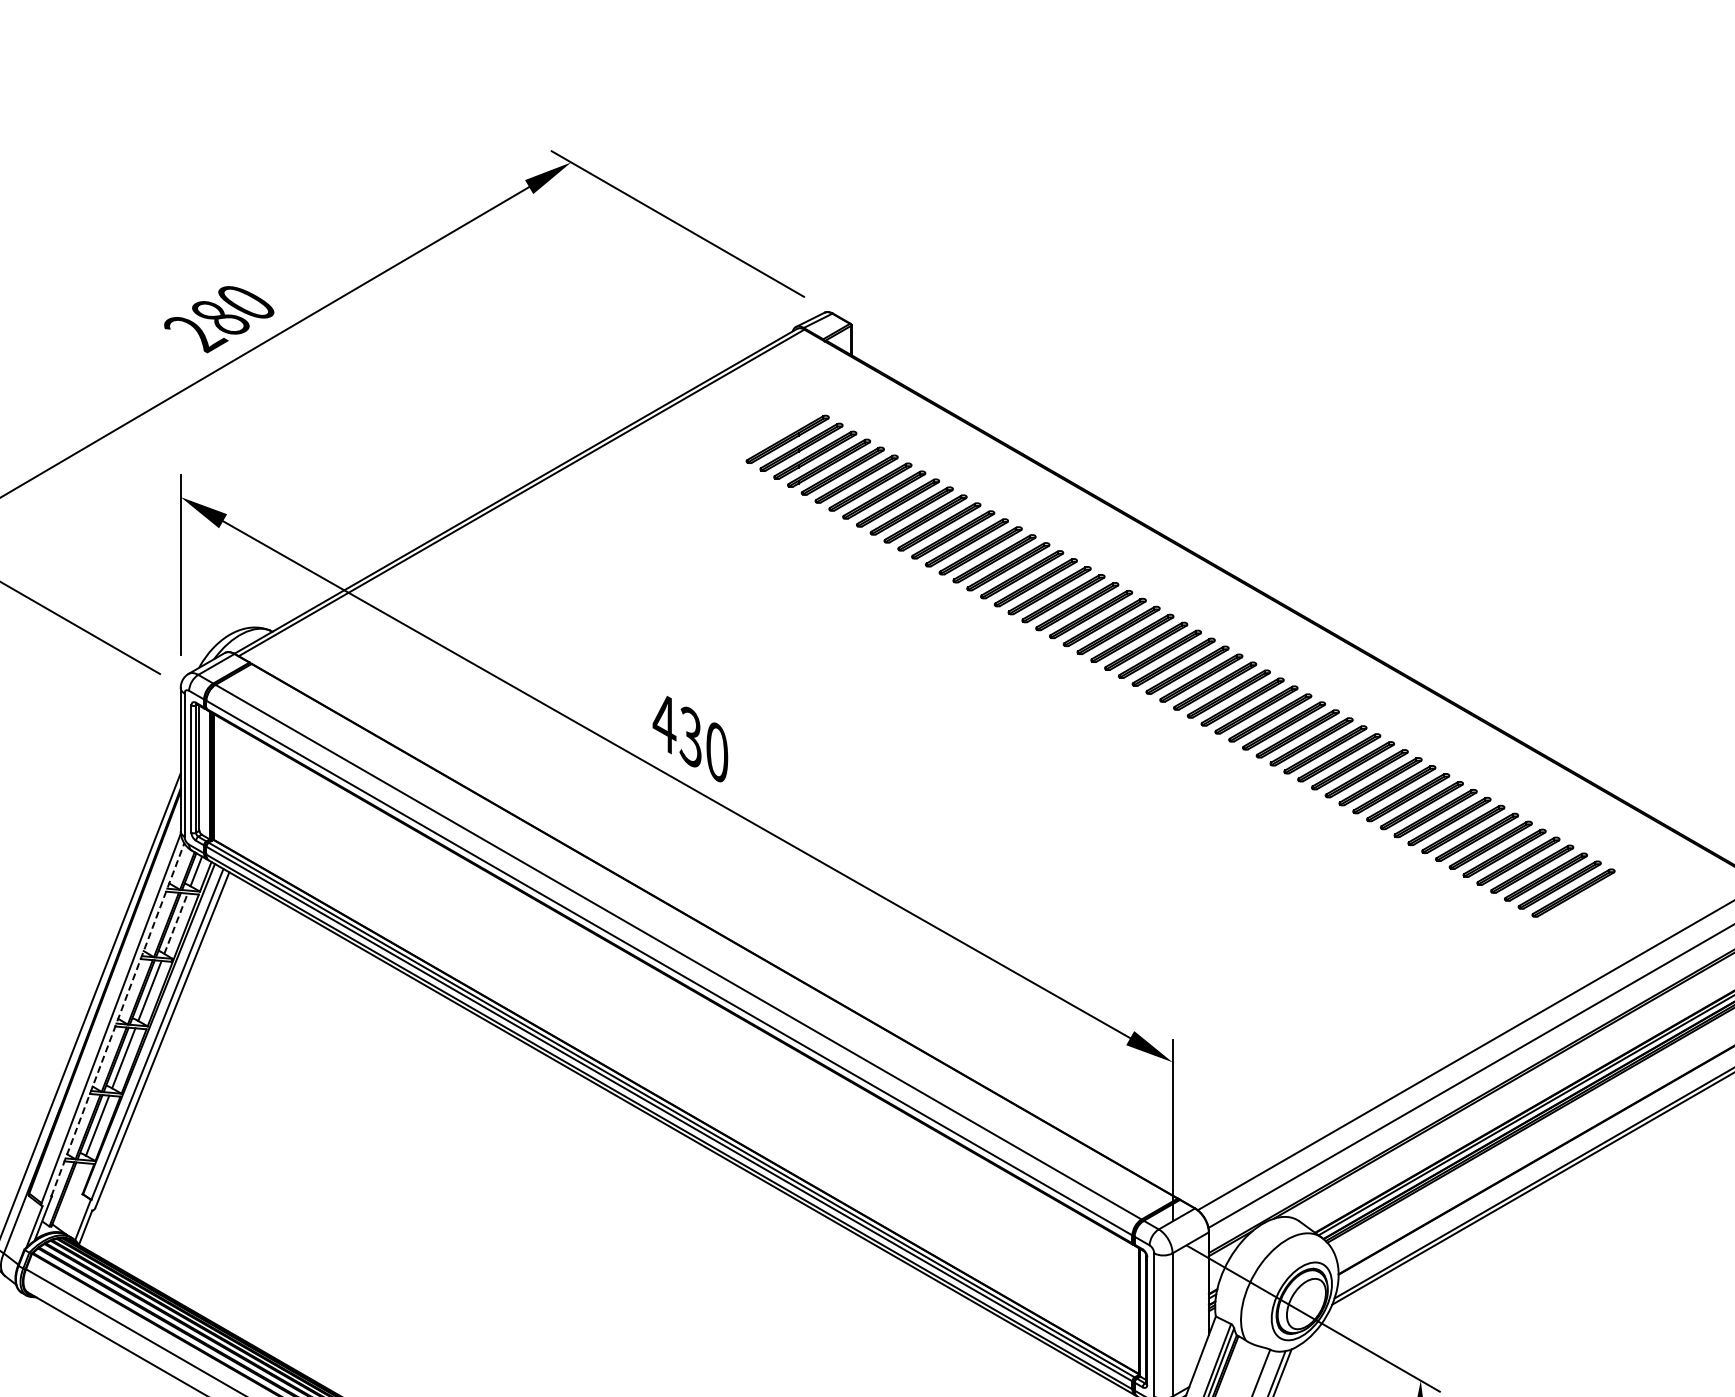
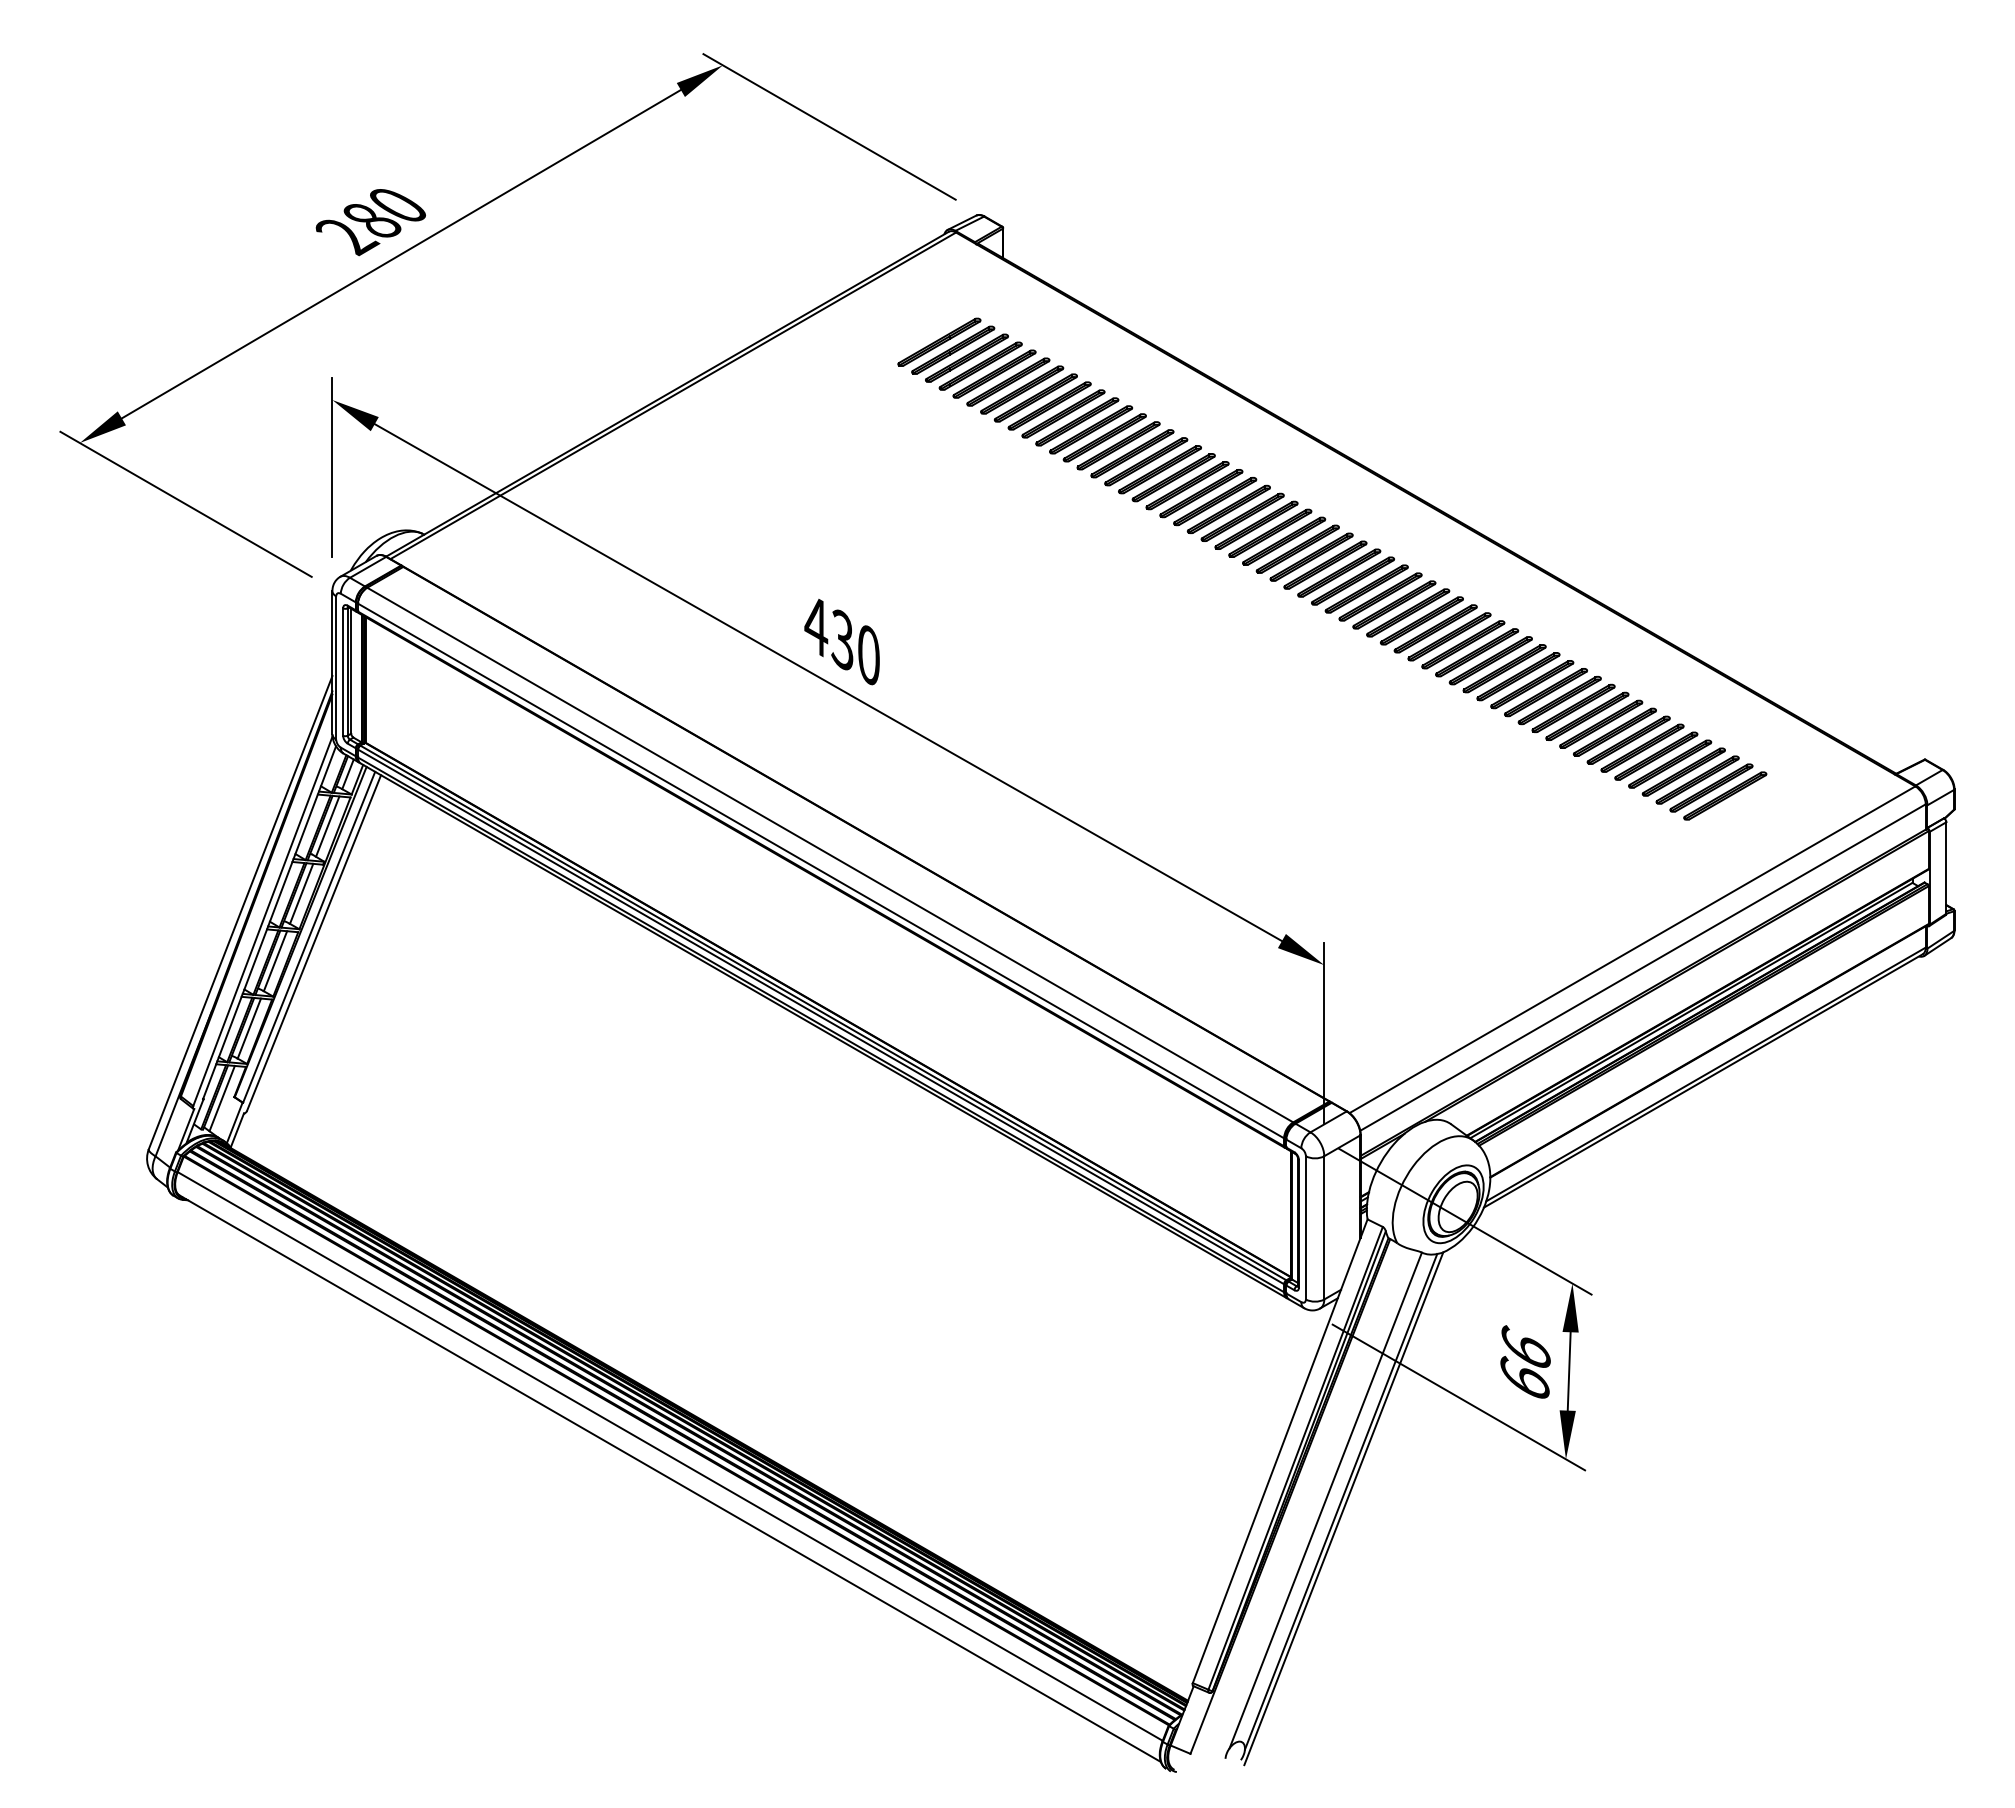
line: (175, 923) -> (327, 826), dashed -> solid
line: (117, 1019) -> (269, 922), dashed -> solid
line: (69, 1195) -> (221, 1098), added

